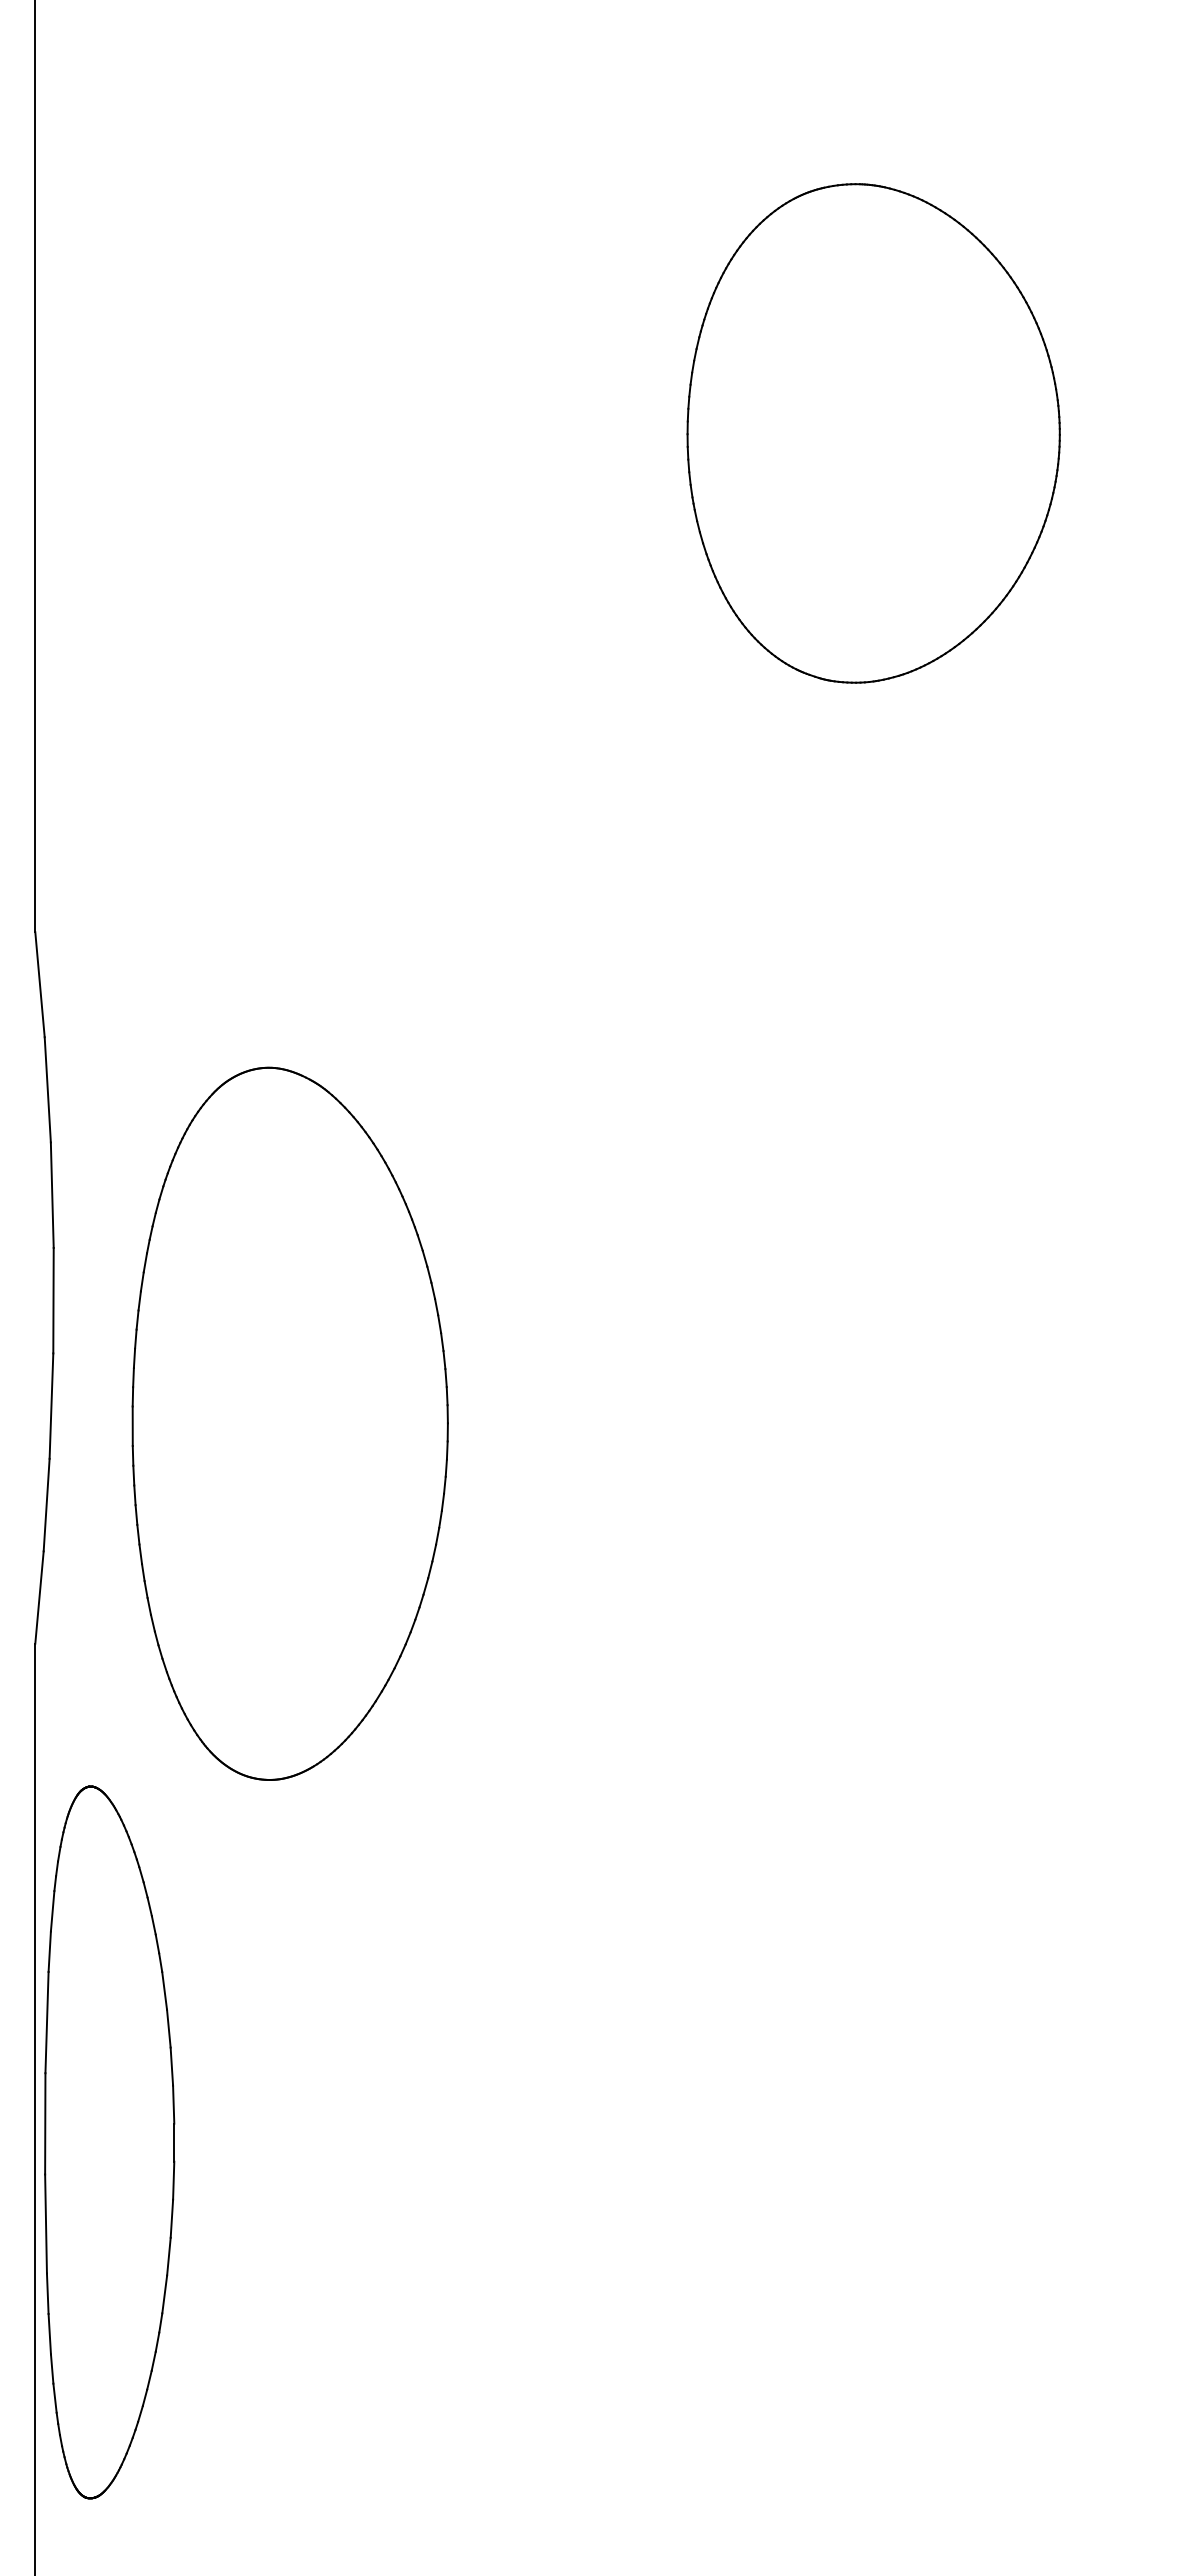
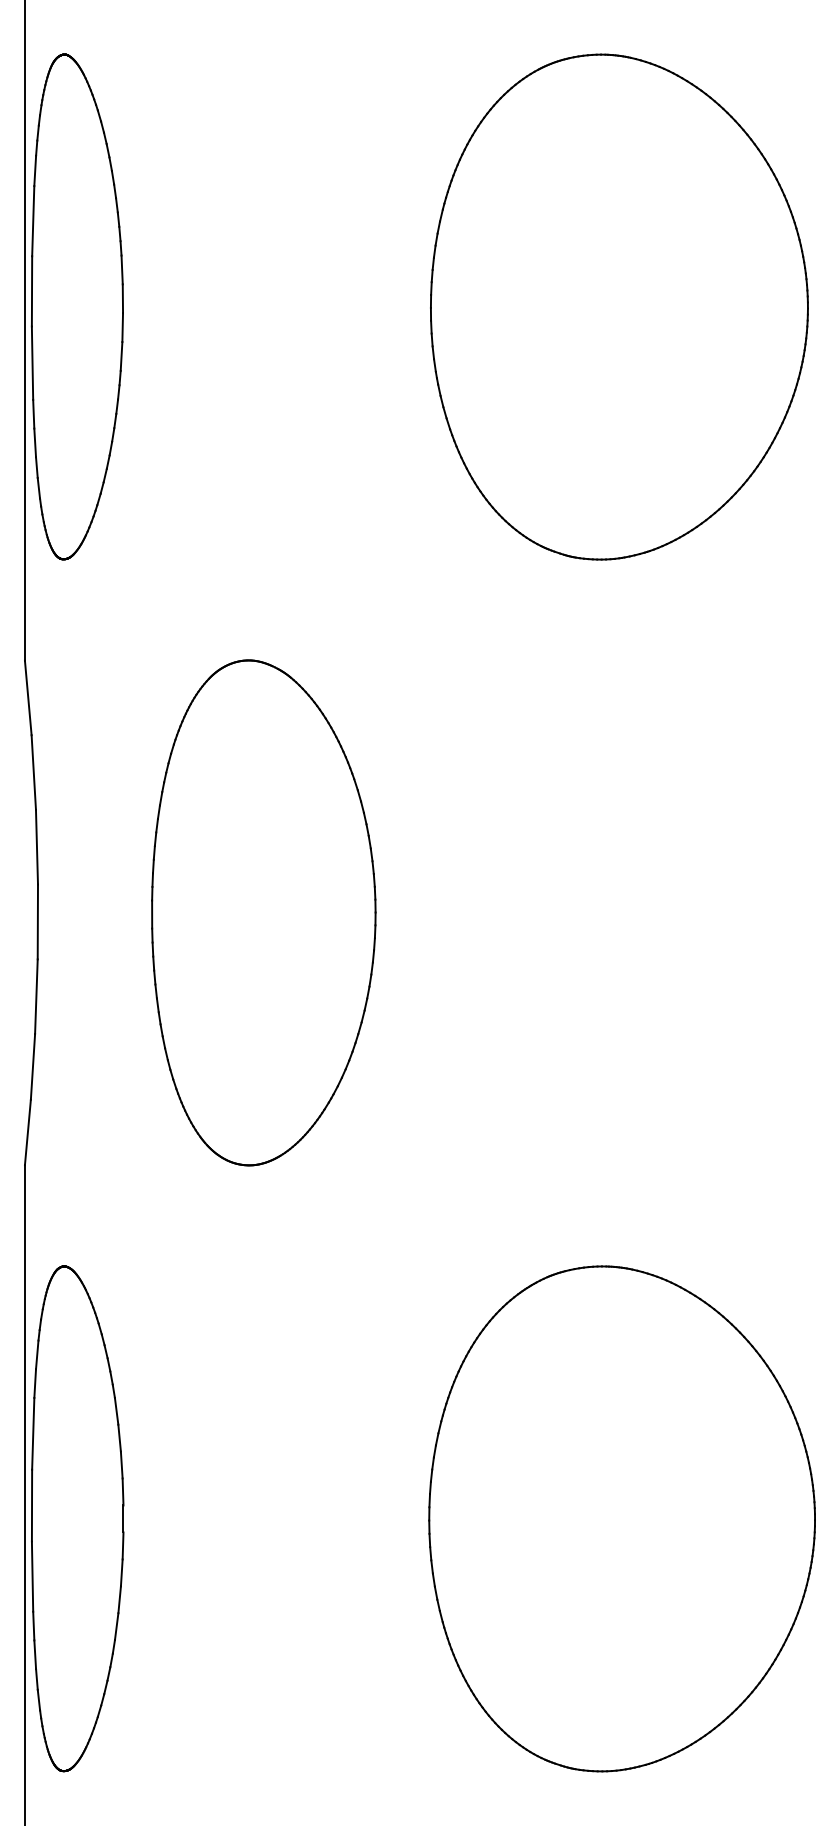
part: (109, 433) -> (77, 307), added
part: (873, 433) -> (619, 307), size x1.43
part: (289, 1423) -> (263, 912), moved
part: (877, 2142) -> (622, 1518), added

